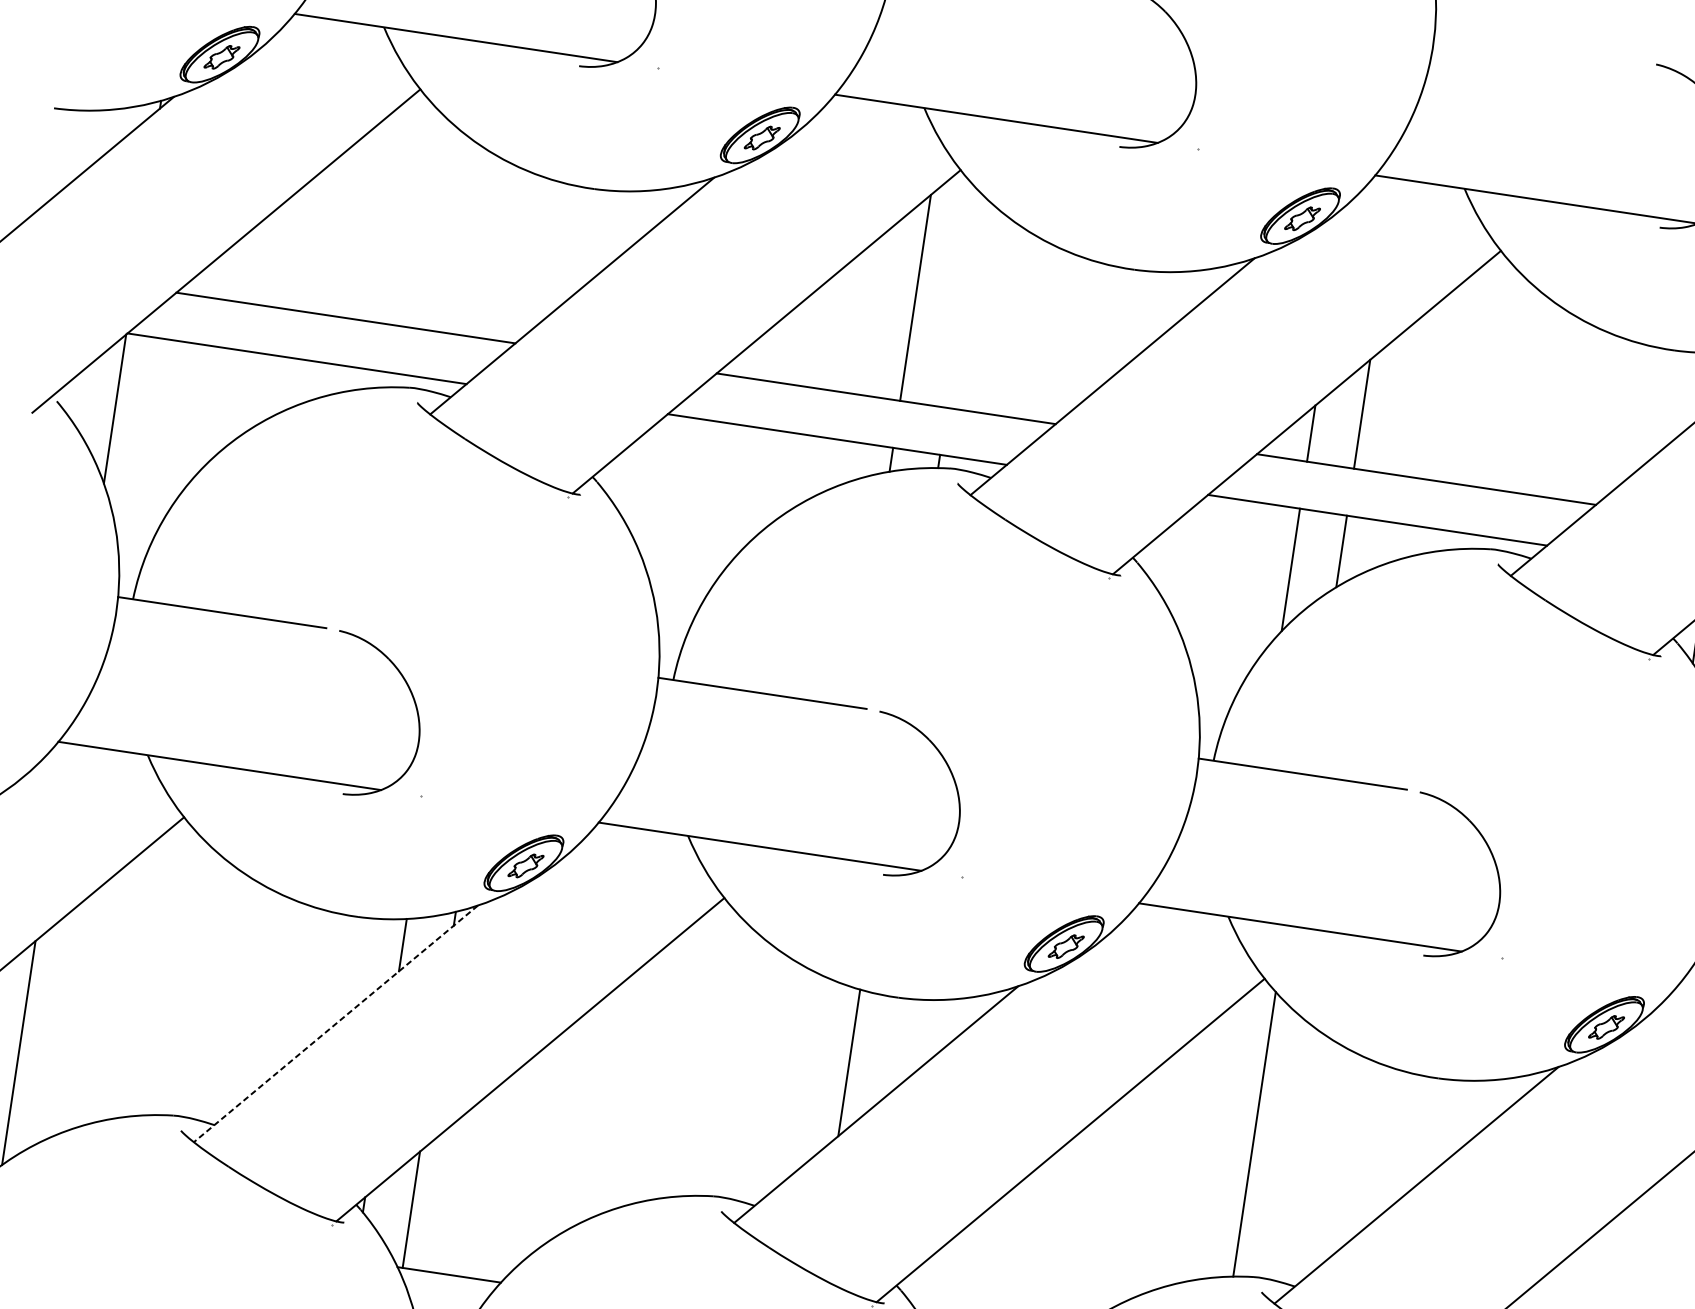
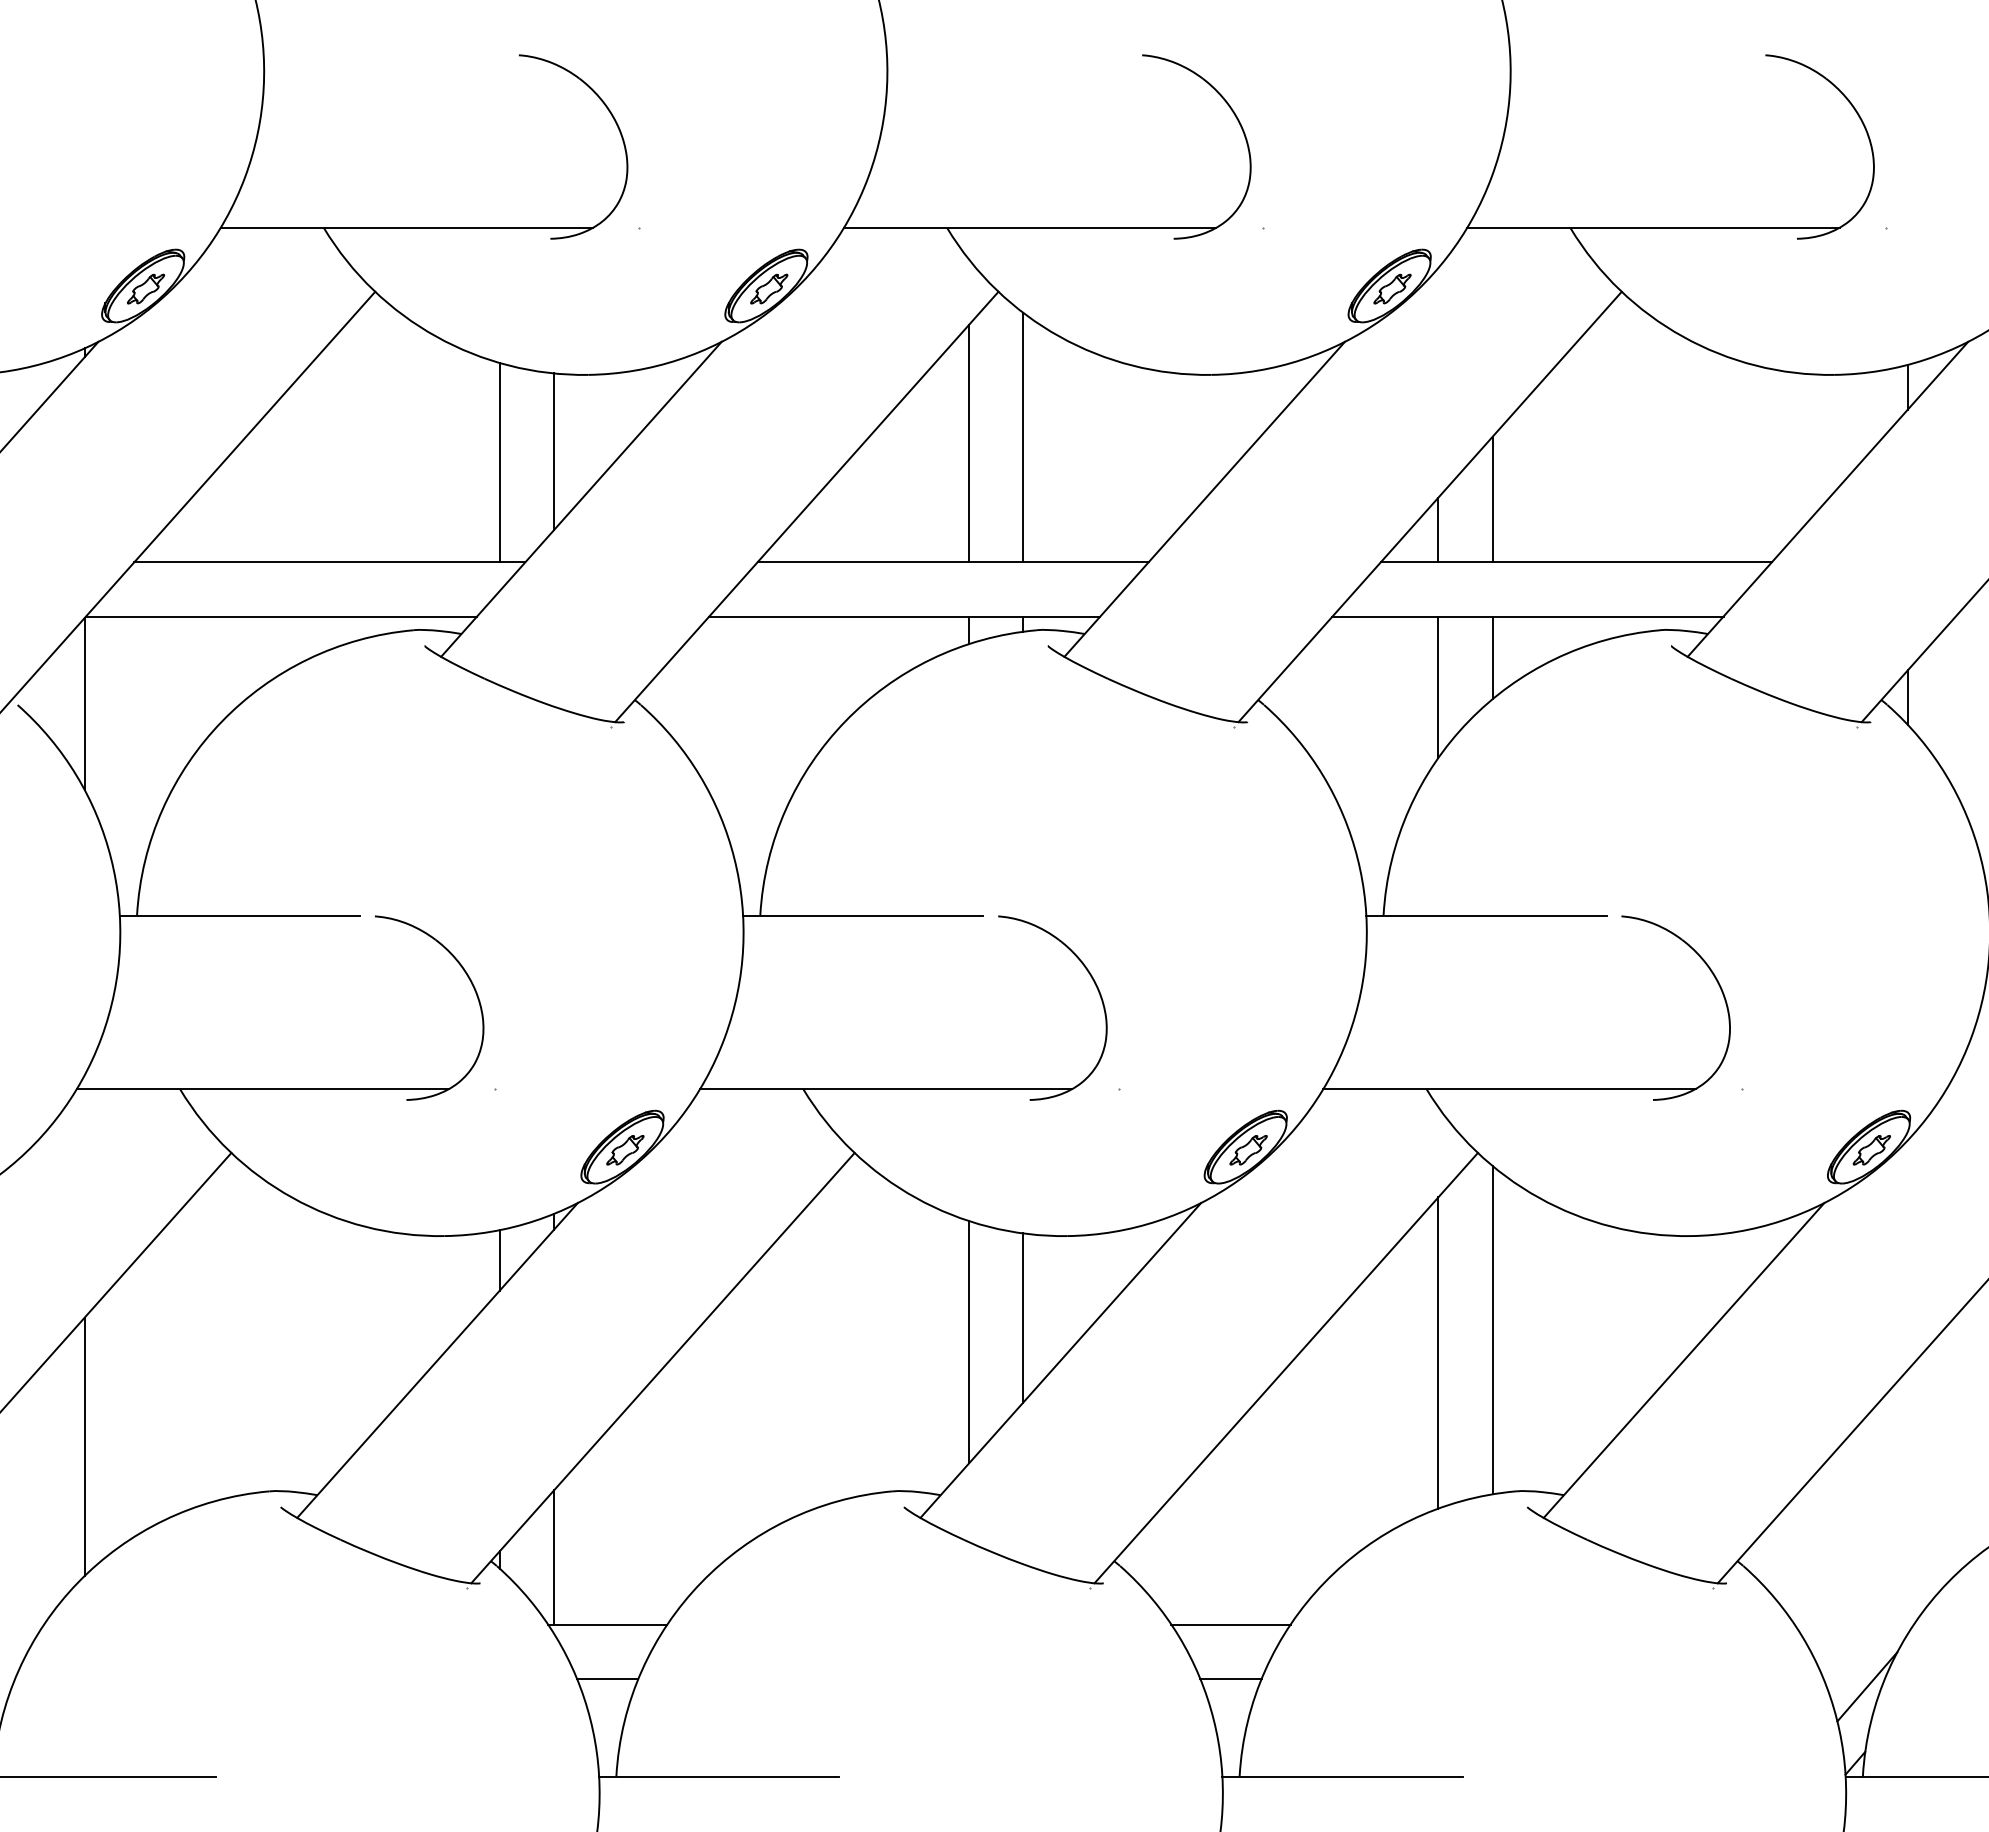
line: (555, 251) -> (554, 451), added
line: (505, 253) -> (499, 462), added
line: (963, 299) -> (1023, 437), added
line: (335, 1023) -> (437, 1360), dashed -> solid
line: (799, 1077) -> (969, 1342), added
line: (1204, 1146) -> (1438, 1352), added

